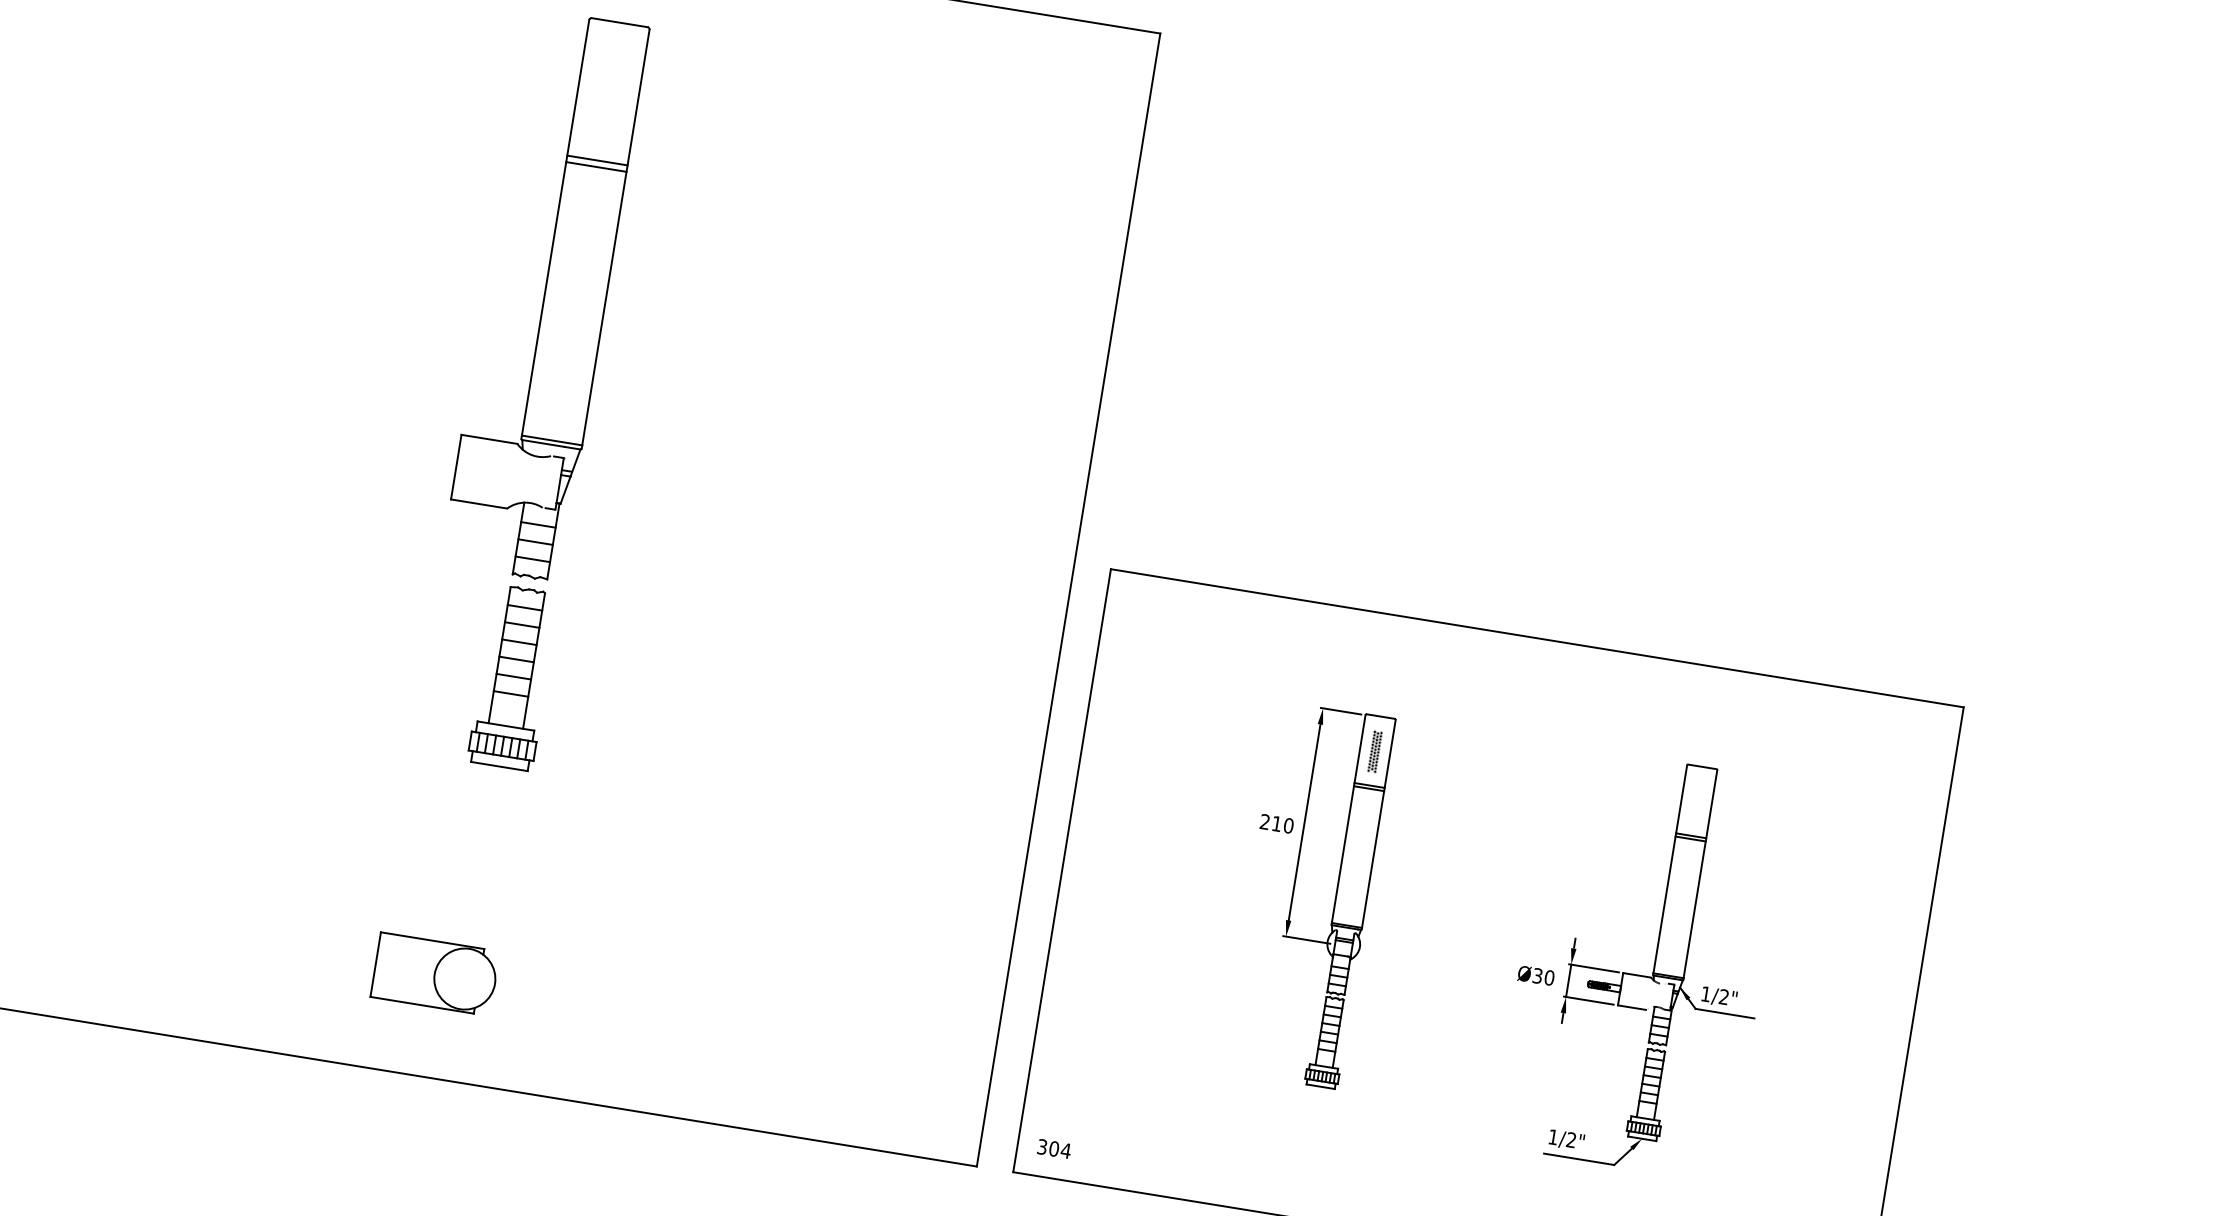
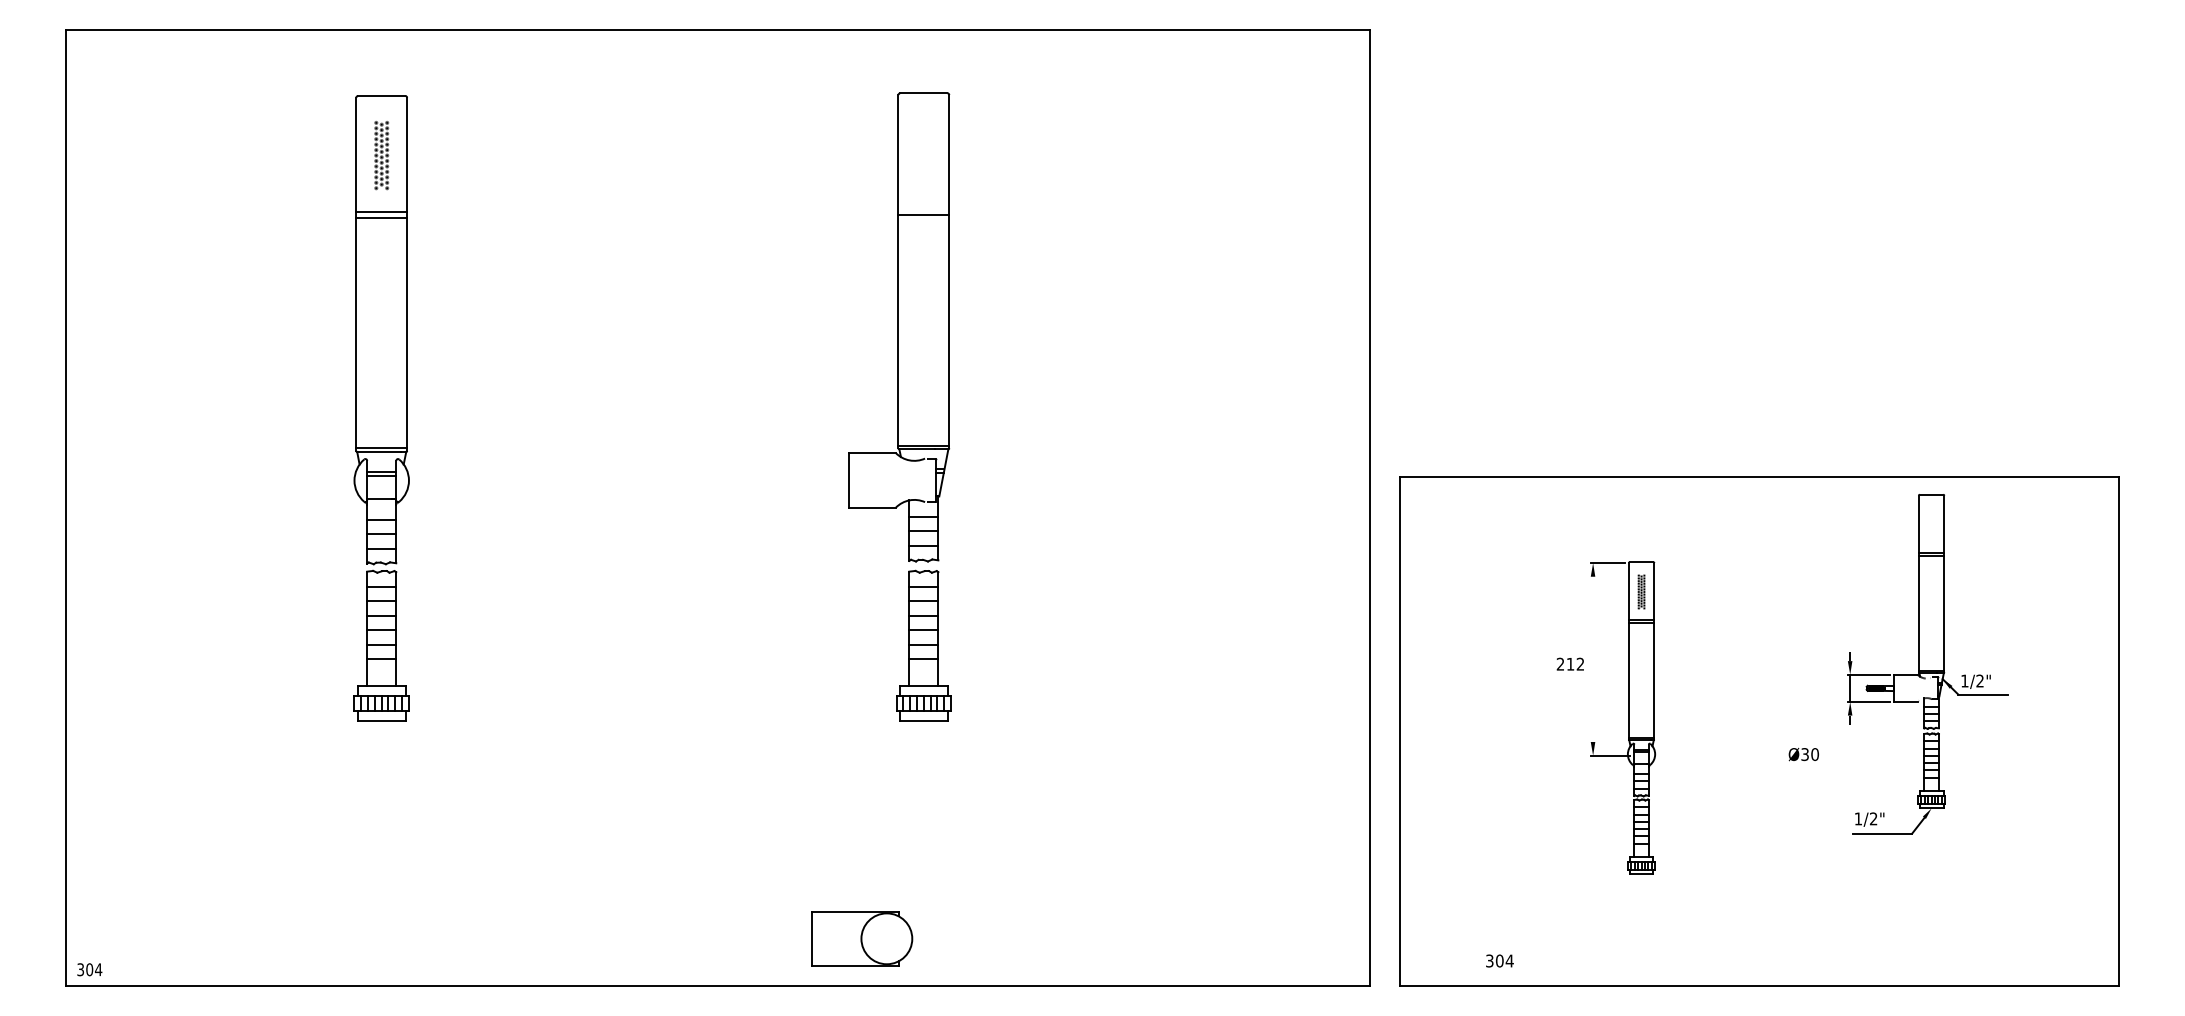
line: (597, 160) -> (923, 209), removed
line: (1305, 822) -> (1593, 659), removed
text: (1288, 824) -> (1580, 663), 210 -> 212
part: (1664, 967) -> (1927, 664), moved
part: (436, 973) -> (862, 938), moved
text: (1053, 1148) -> (1499, 960), moved

